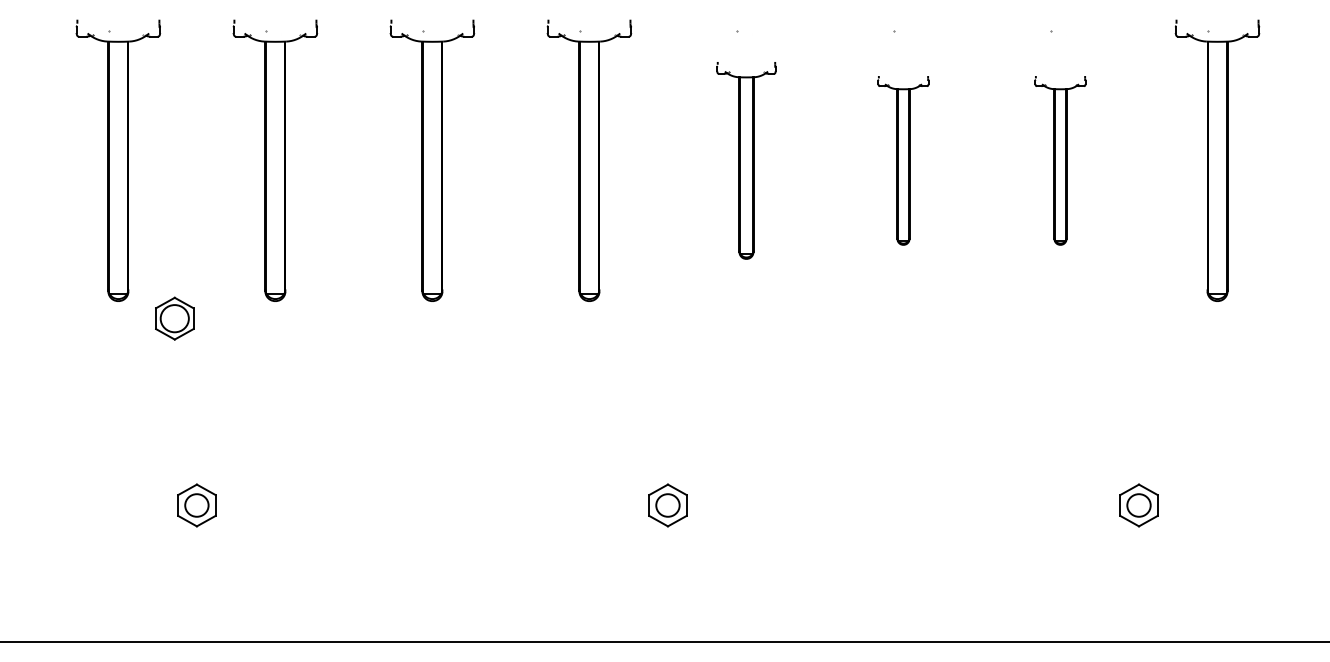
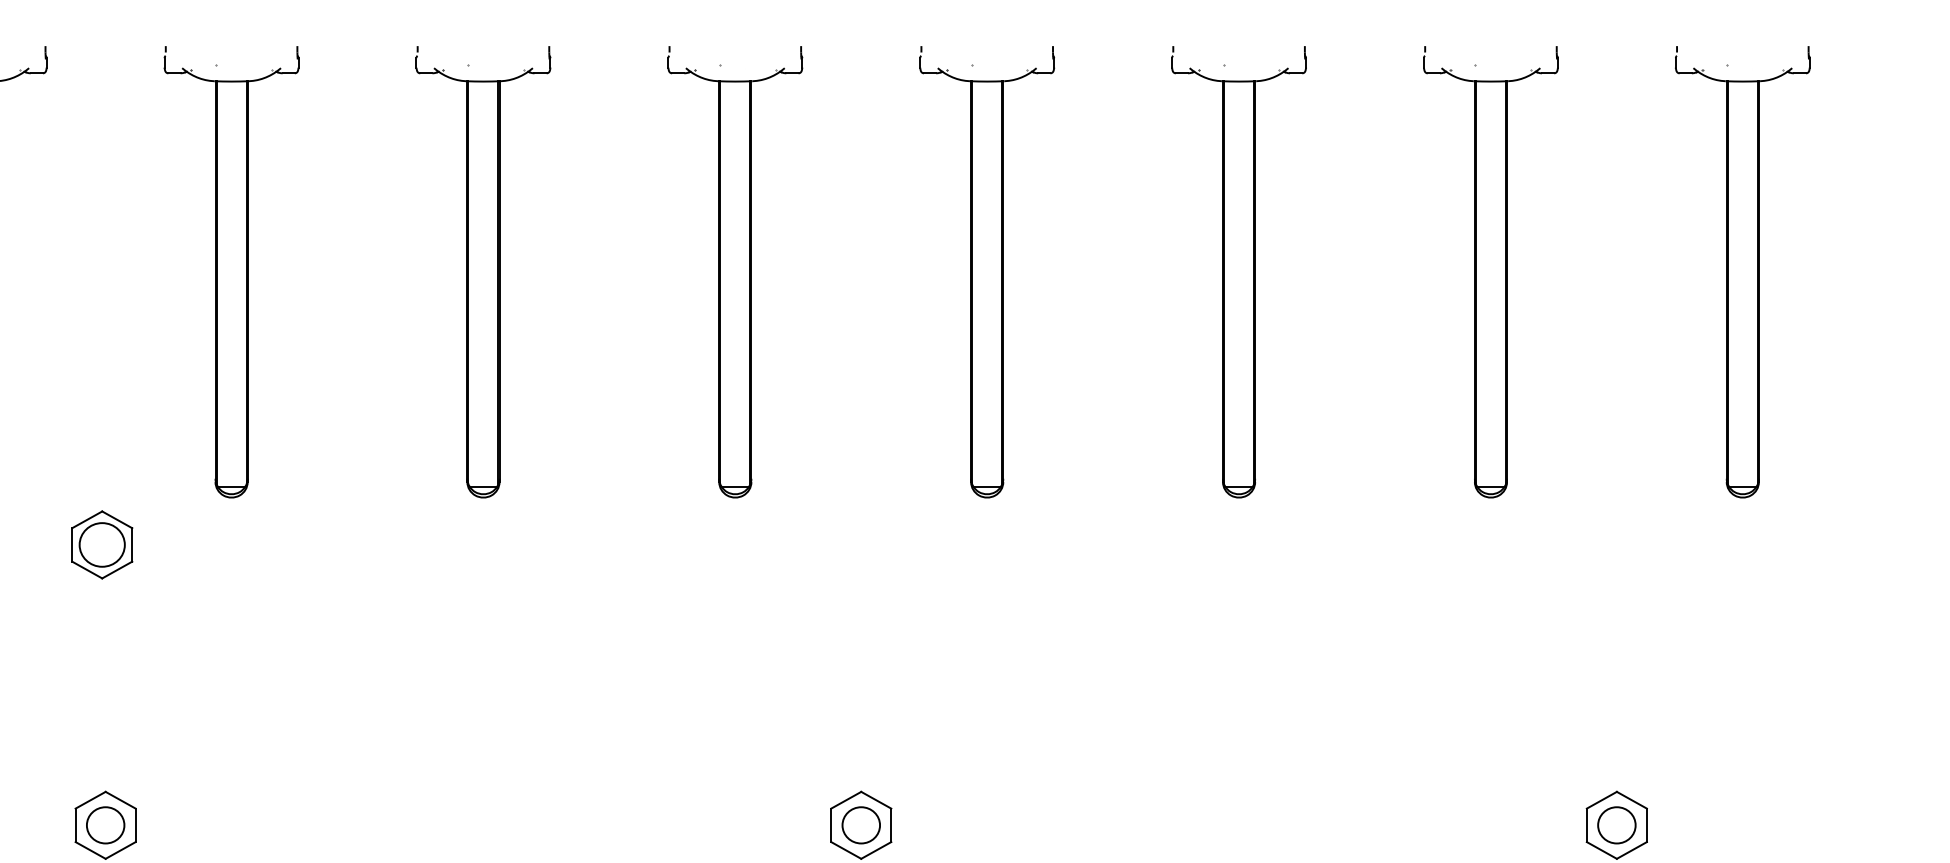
part: (746, 160) -> (987, 271), size x1.43
part: (903, 160) -> (1239, 271), size x1.67
part: (1060, 160) -> (1490, 271), size x1.67
part: (174, 318) -> (101, 544), moved

